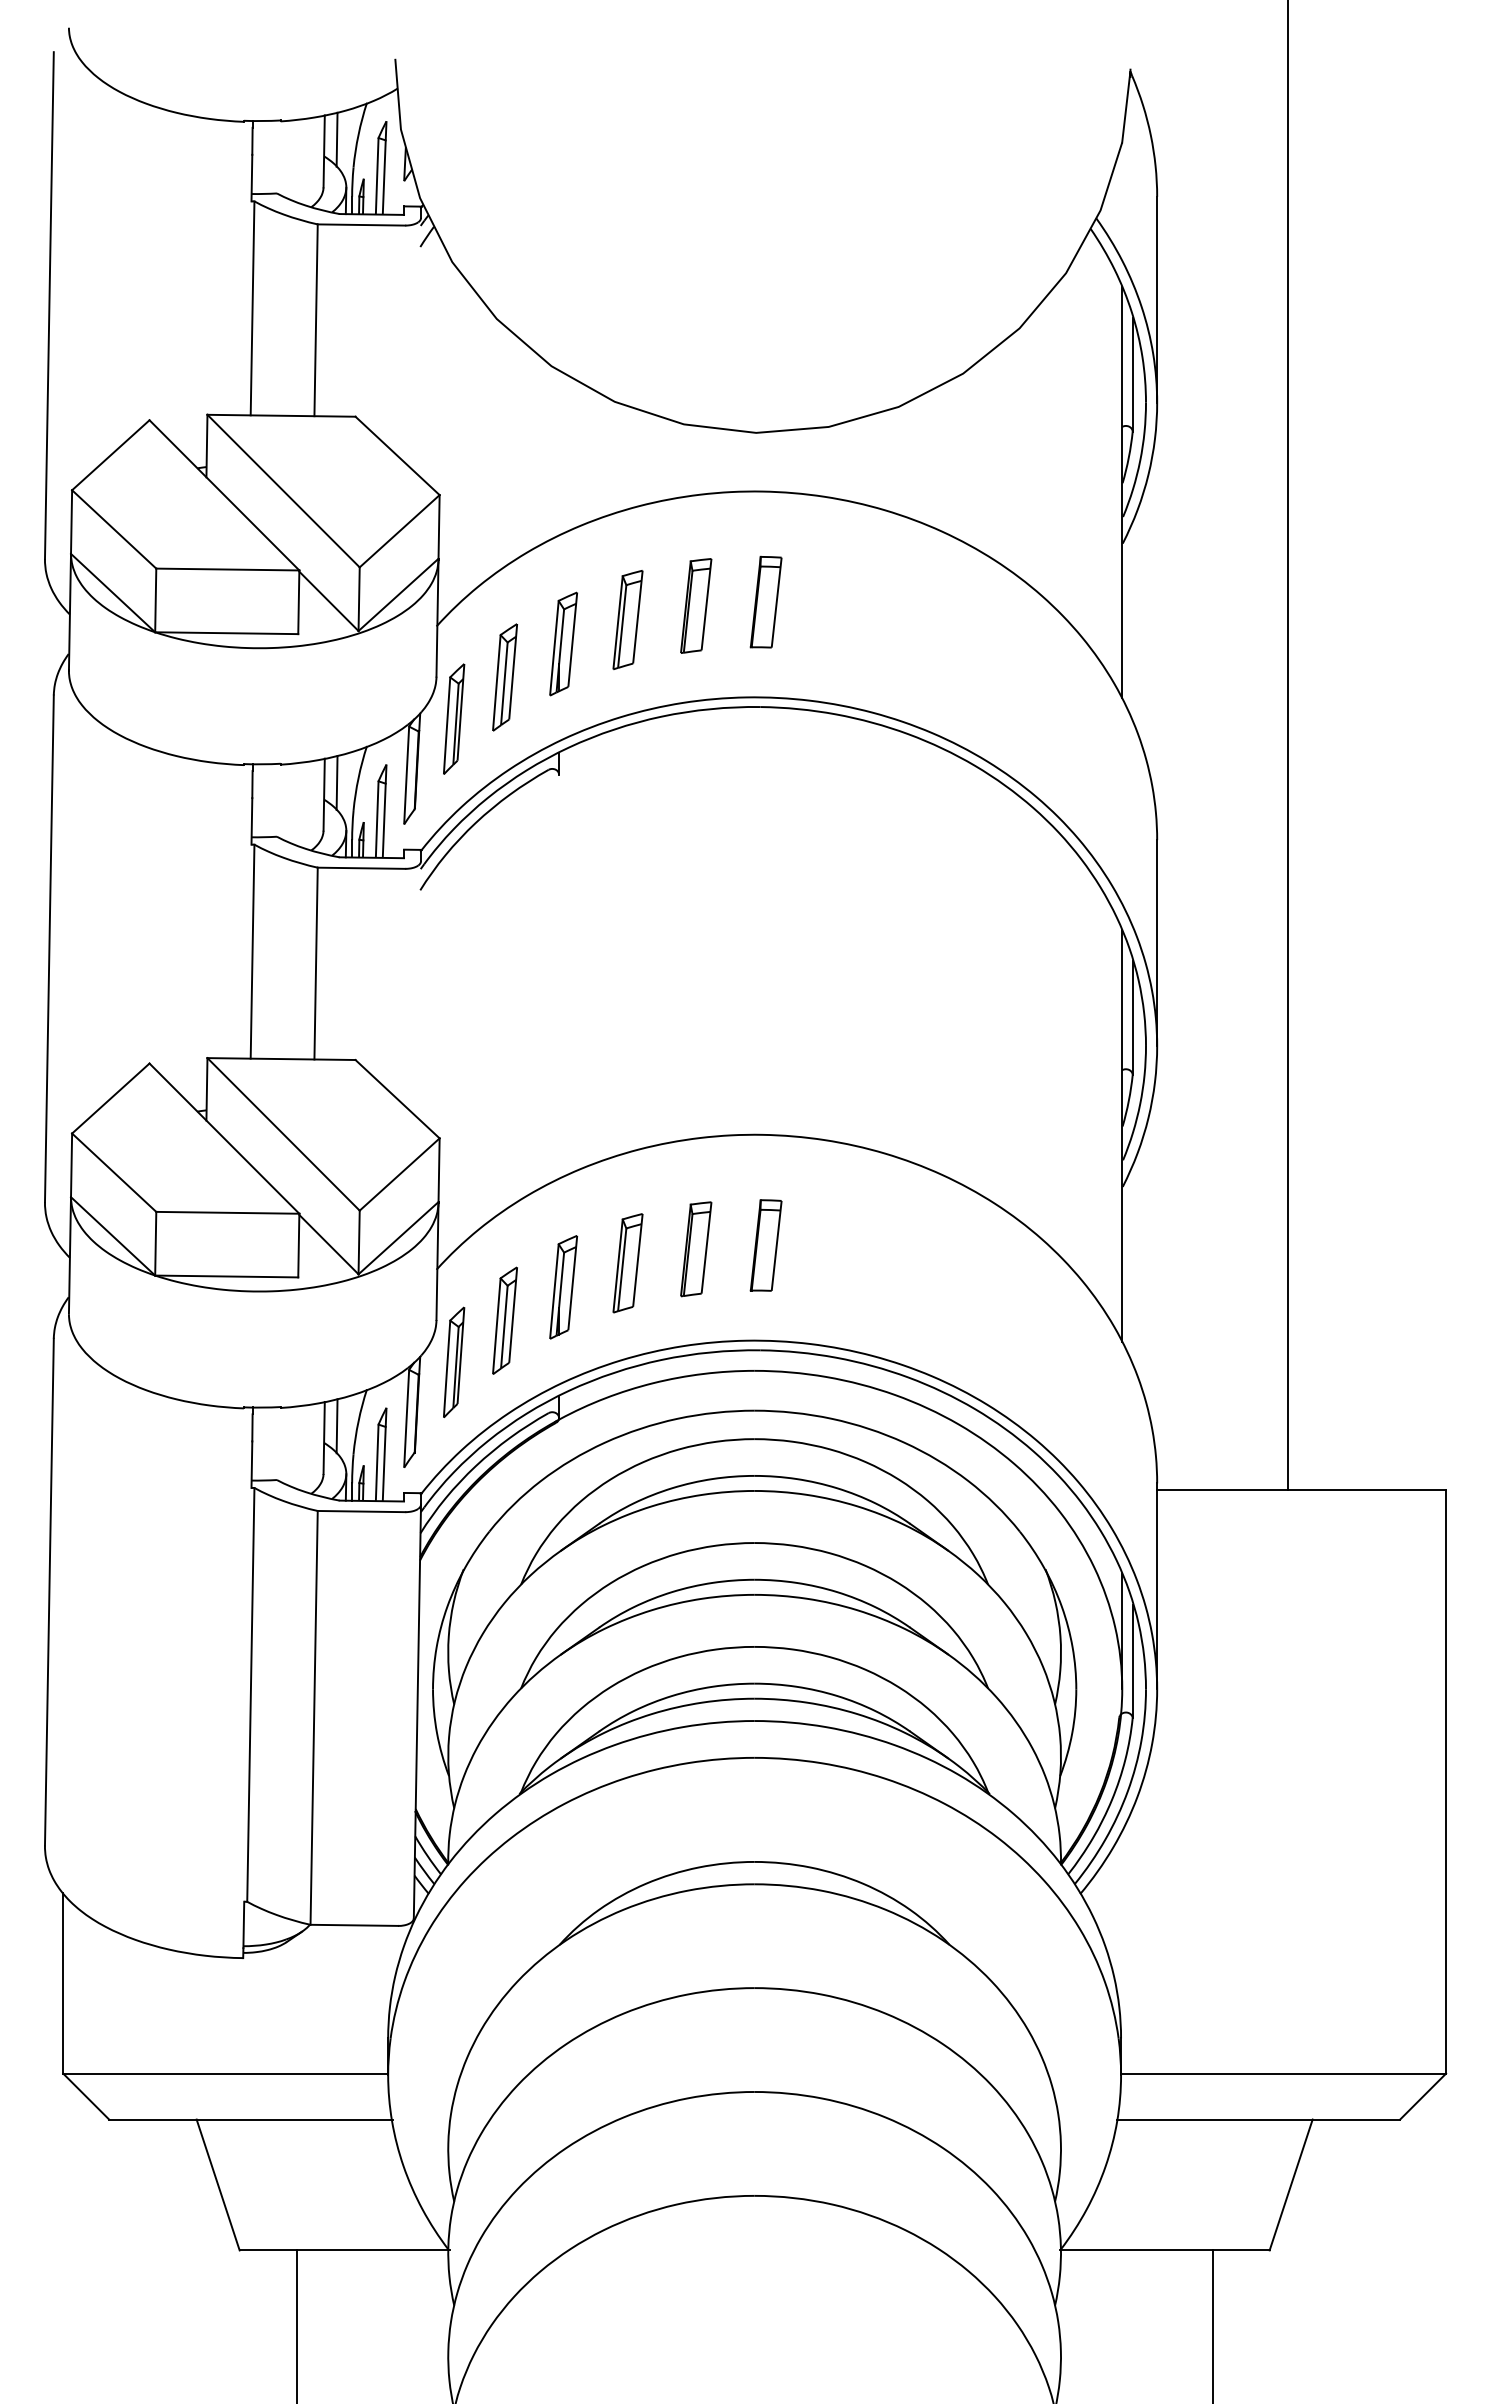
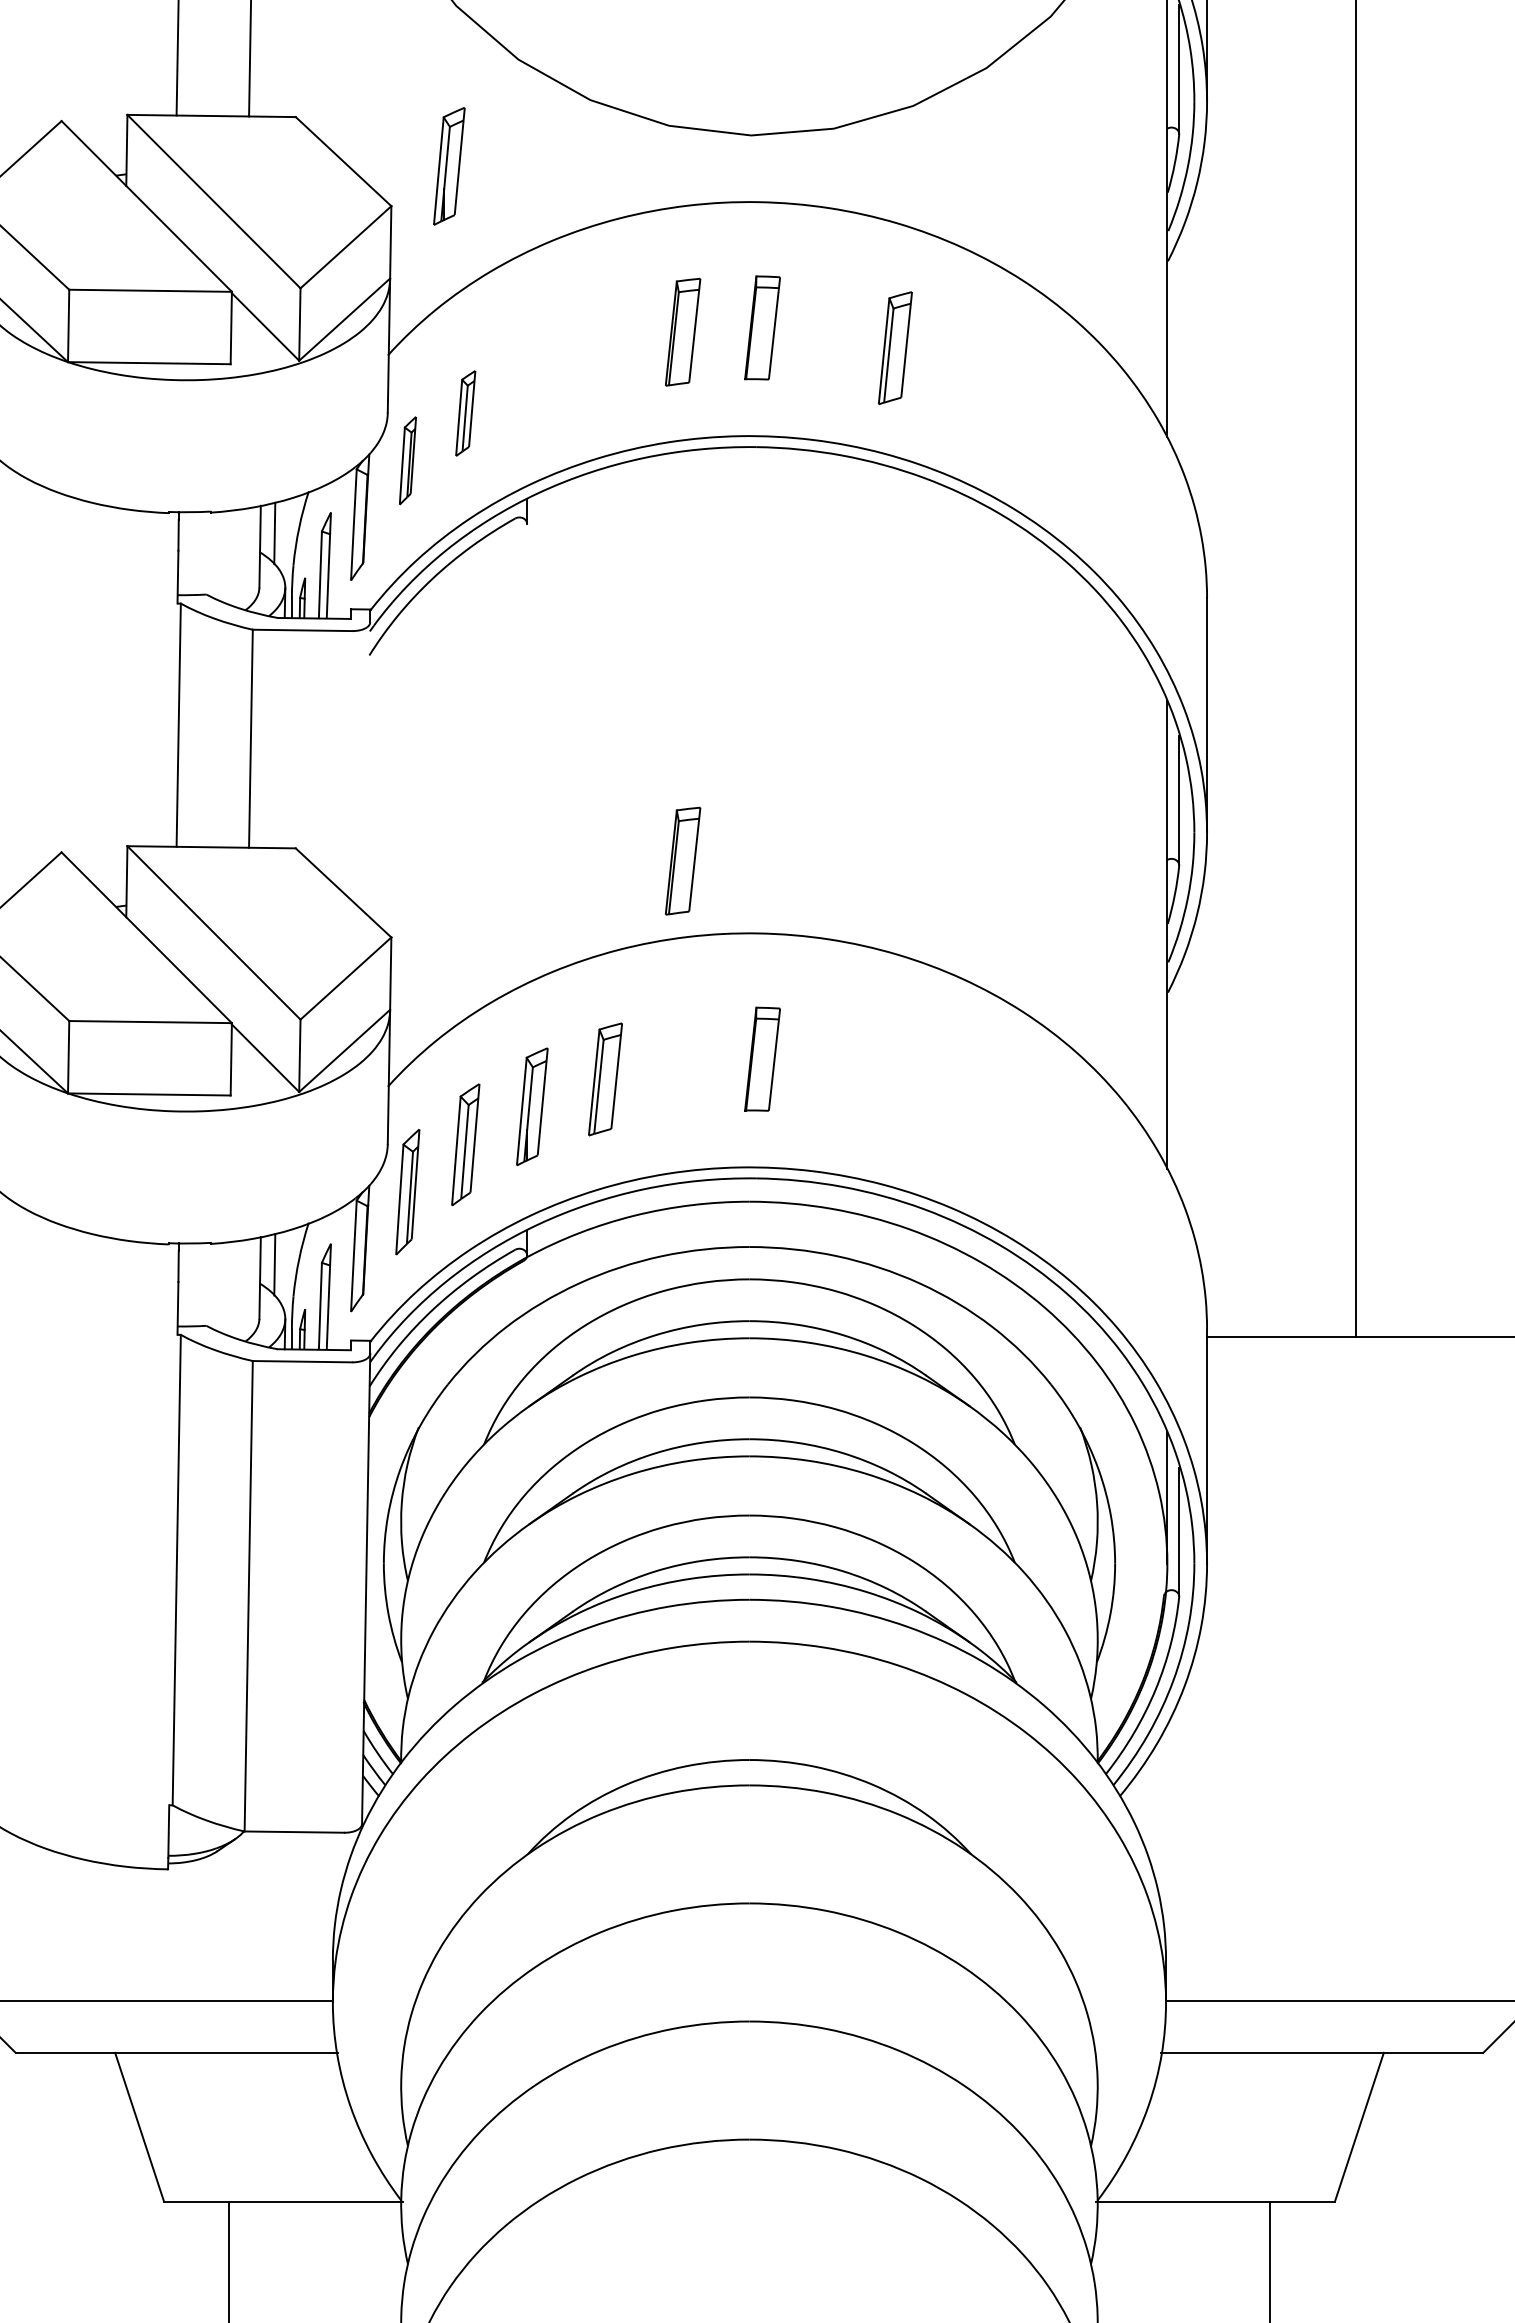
part: (627, 619) -> (894, 347), moved
part: (563, 643) -> (449, 165), moved
part: (504, 677) -> (465, 413), size x0.7
part: (454, 718) -> (408, 460), size x0.7
part: (696, 1249) -> (683, 861), moved

